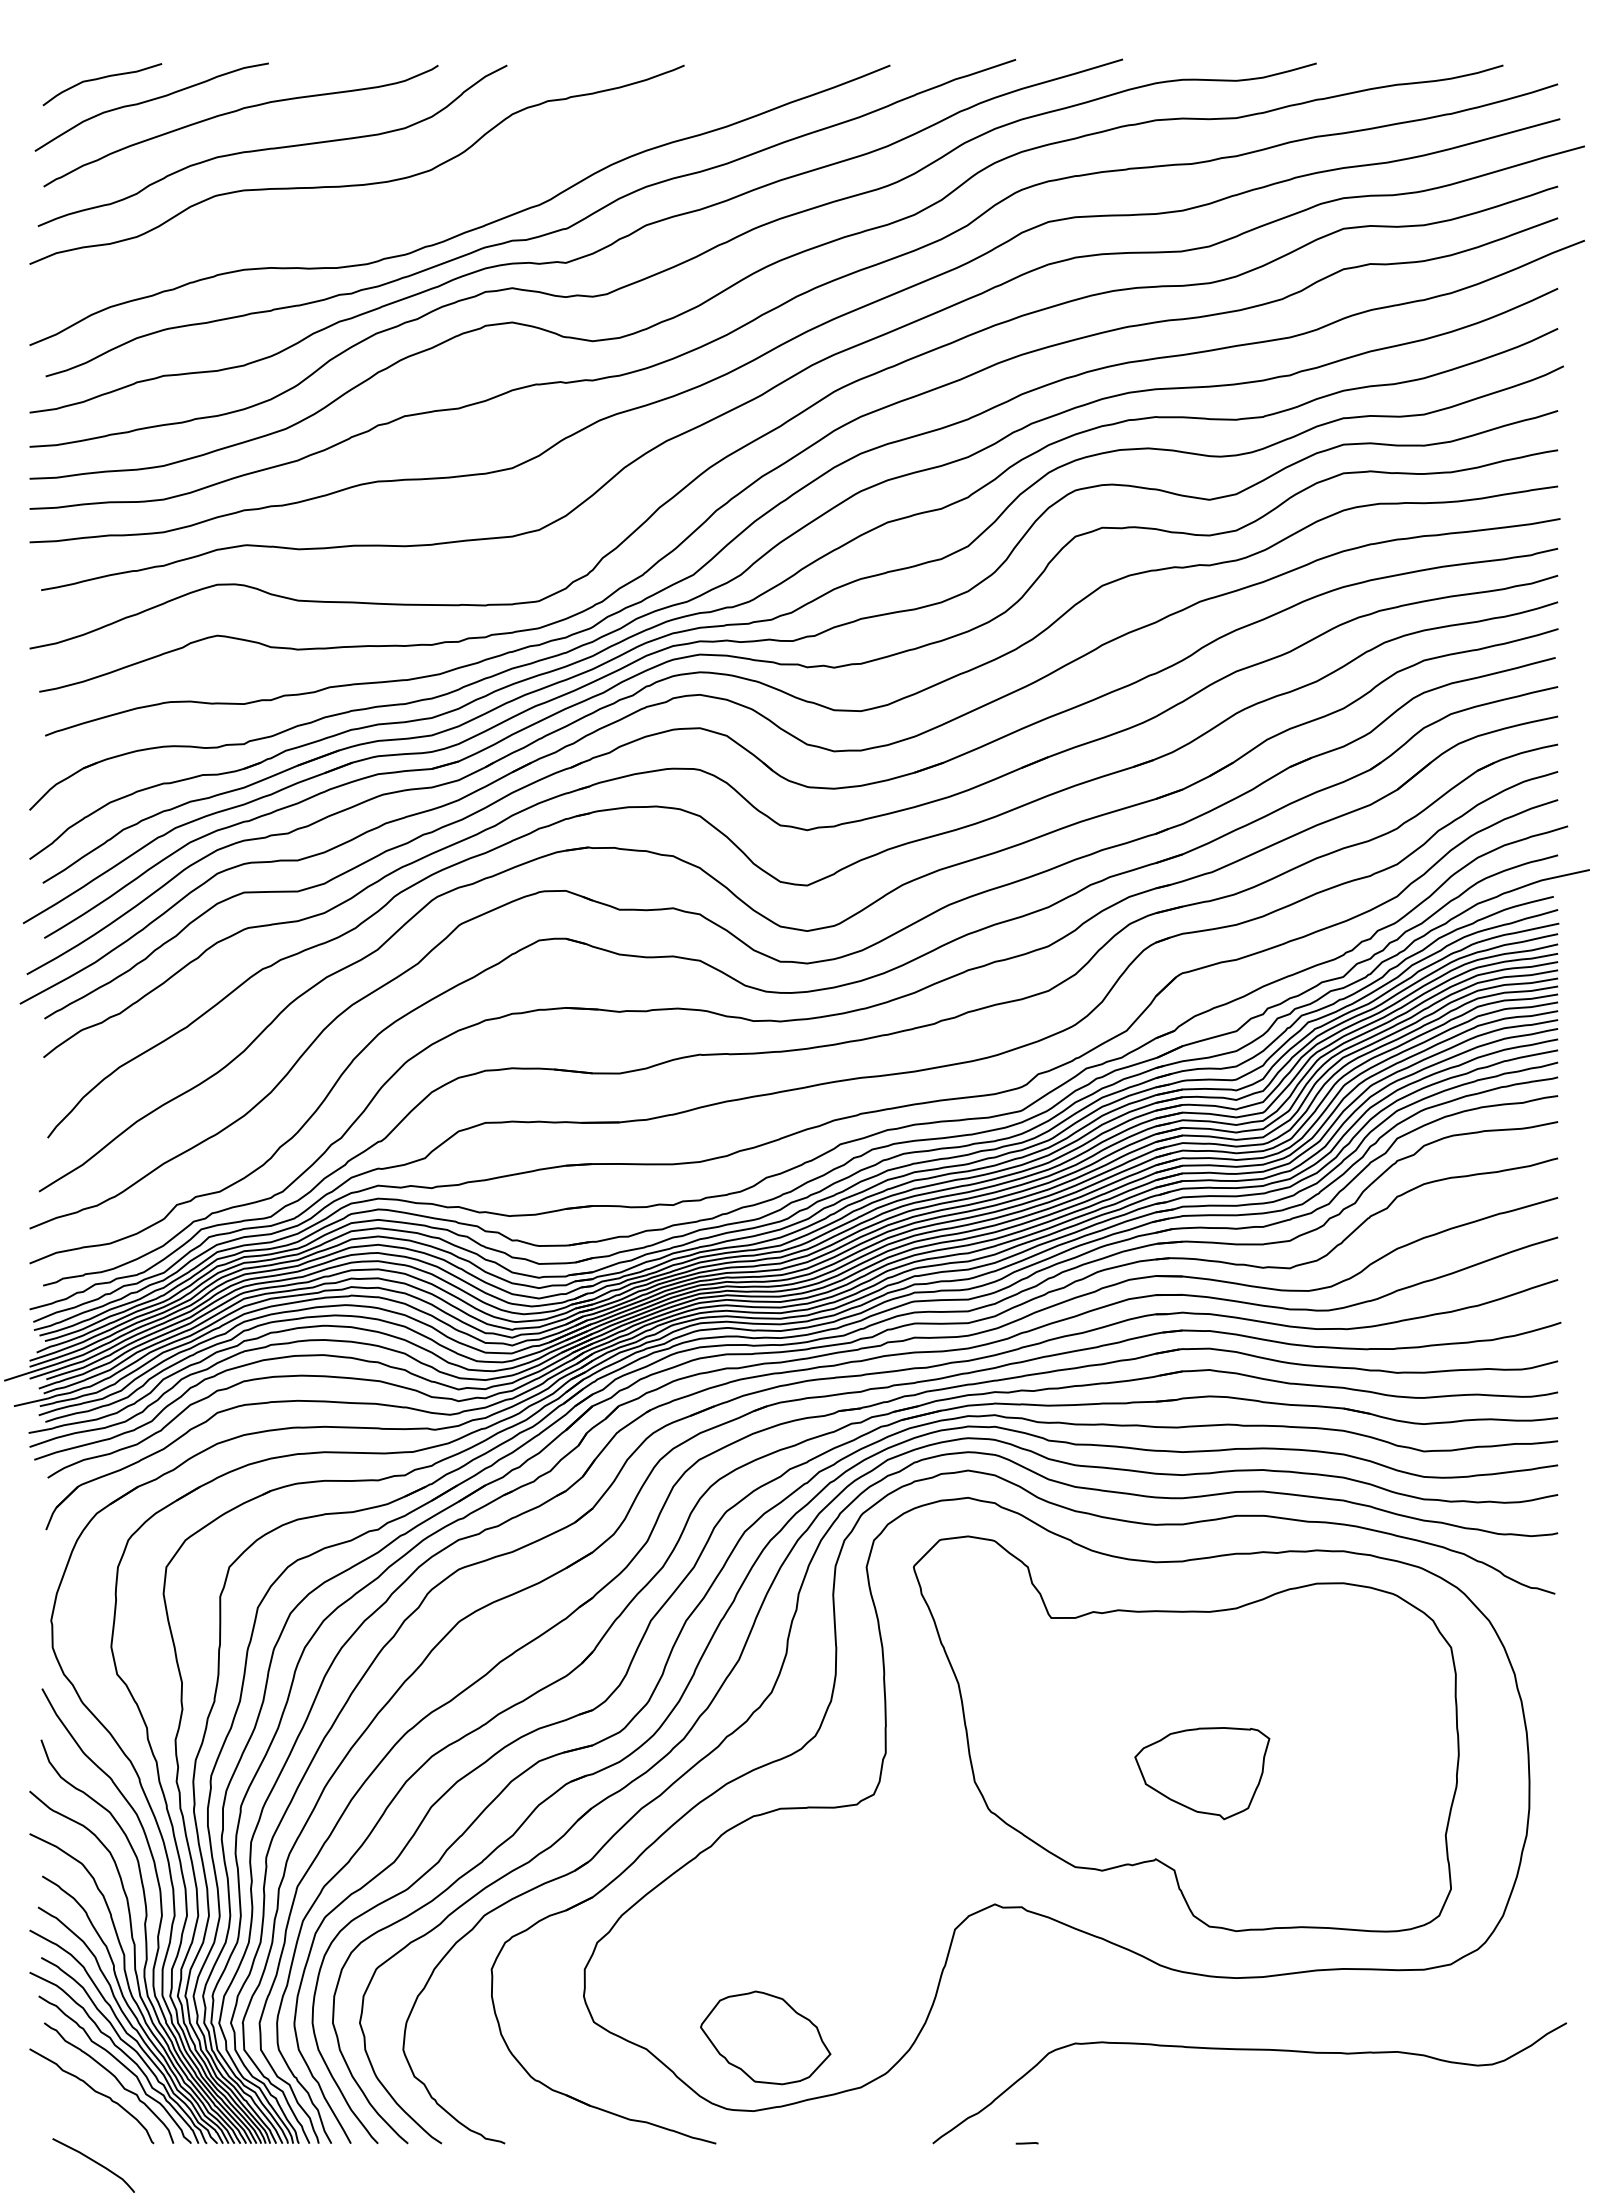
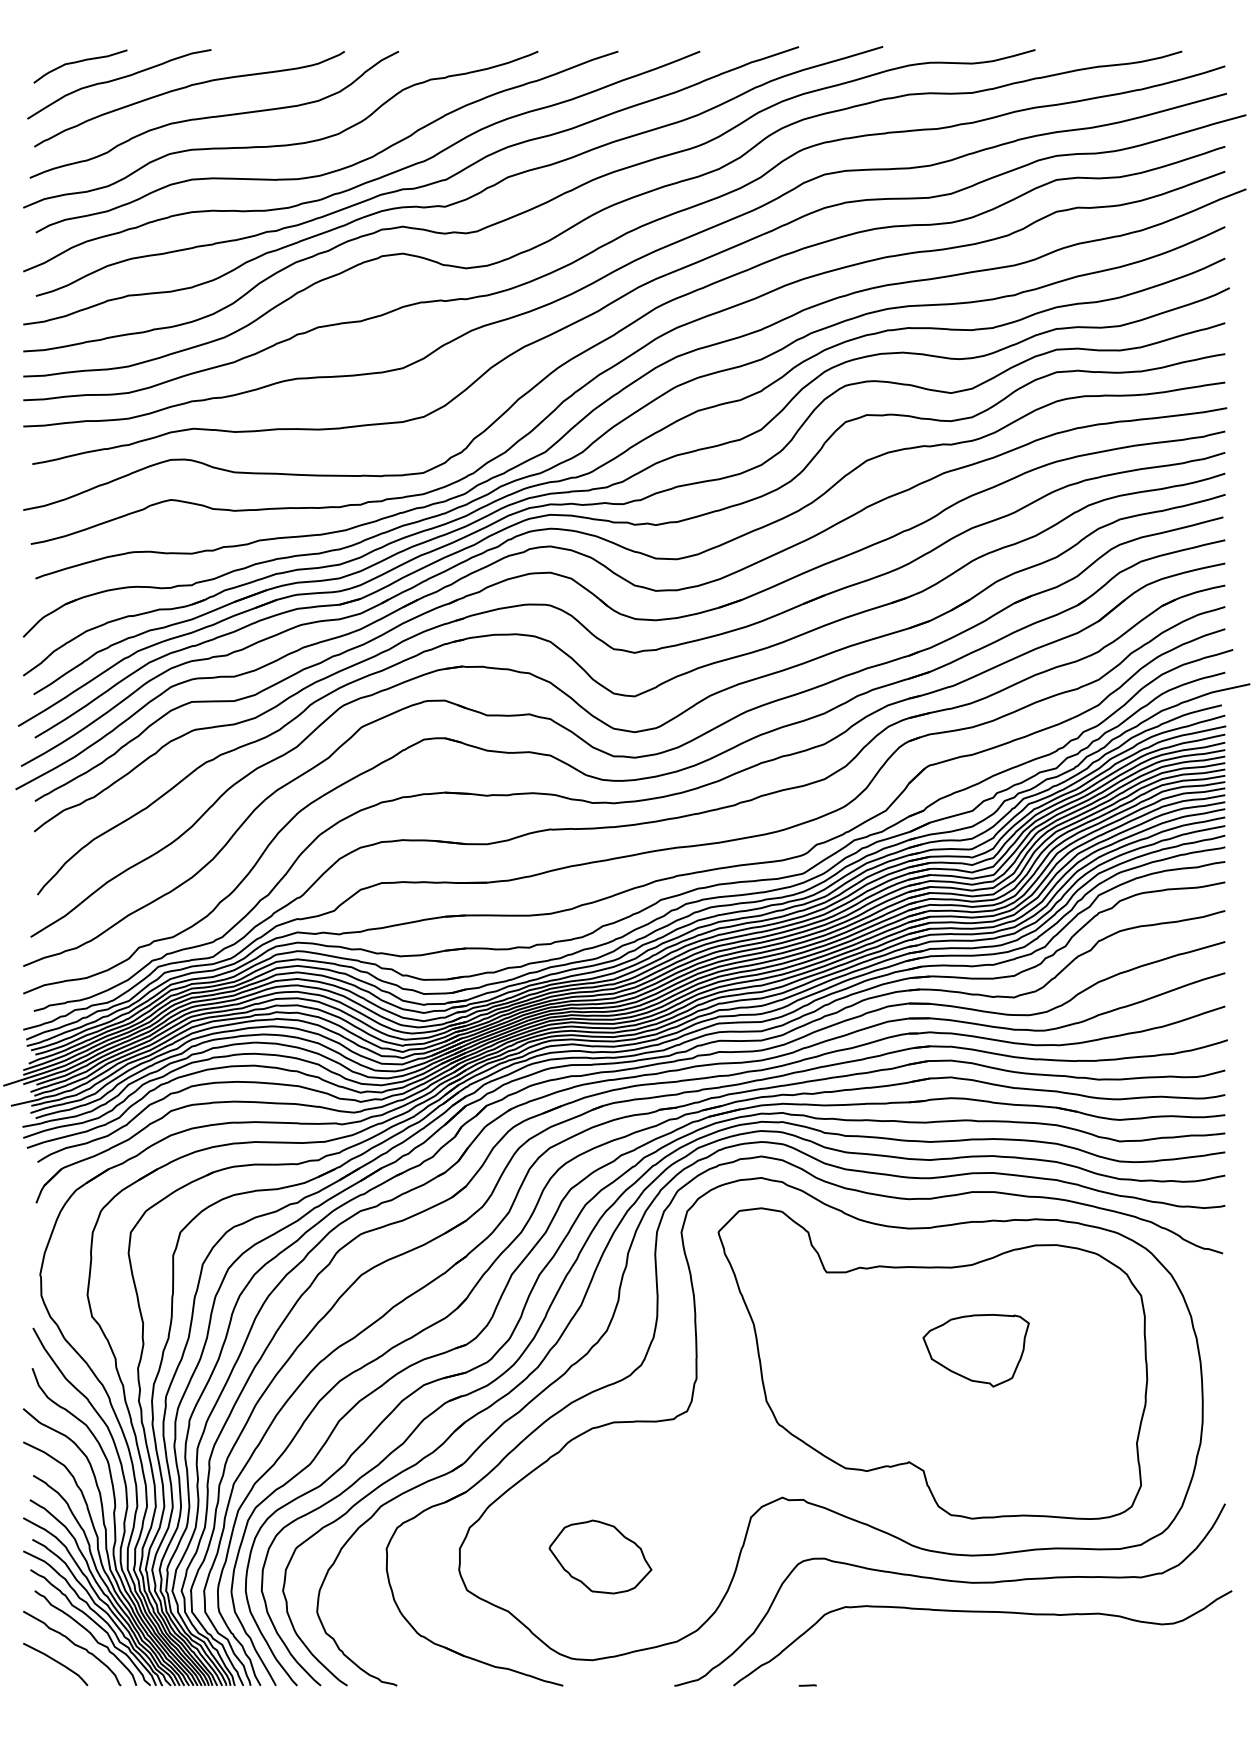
curve: (426, 216) -> (335, 170), added
part: (1202, 1773) -> (976, 1350), moved
curve: (1208, 2011) -> (950, 1581), added
part: (765, 2037) -> (600, 1556), moved
curve: (94, 2162) -> (56, 1662), moved

